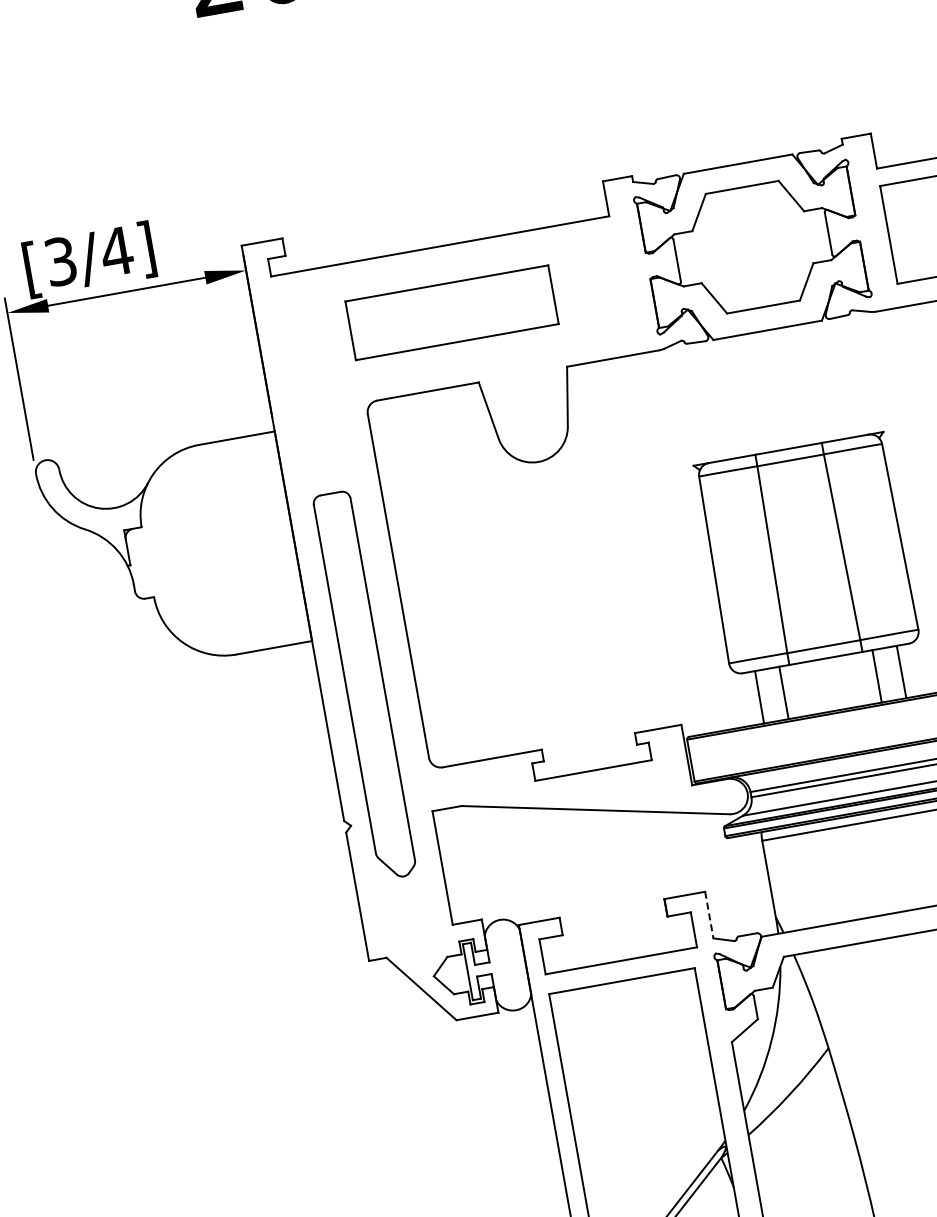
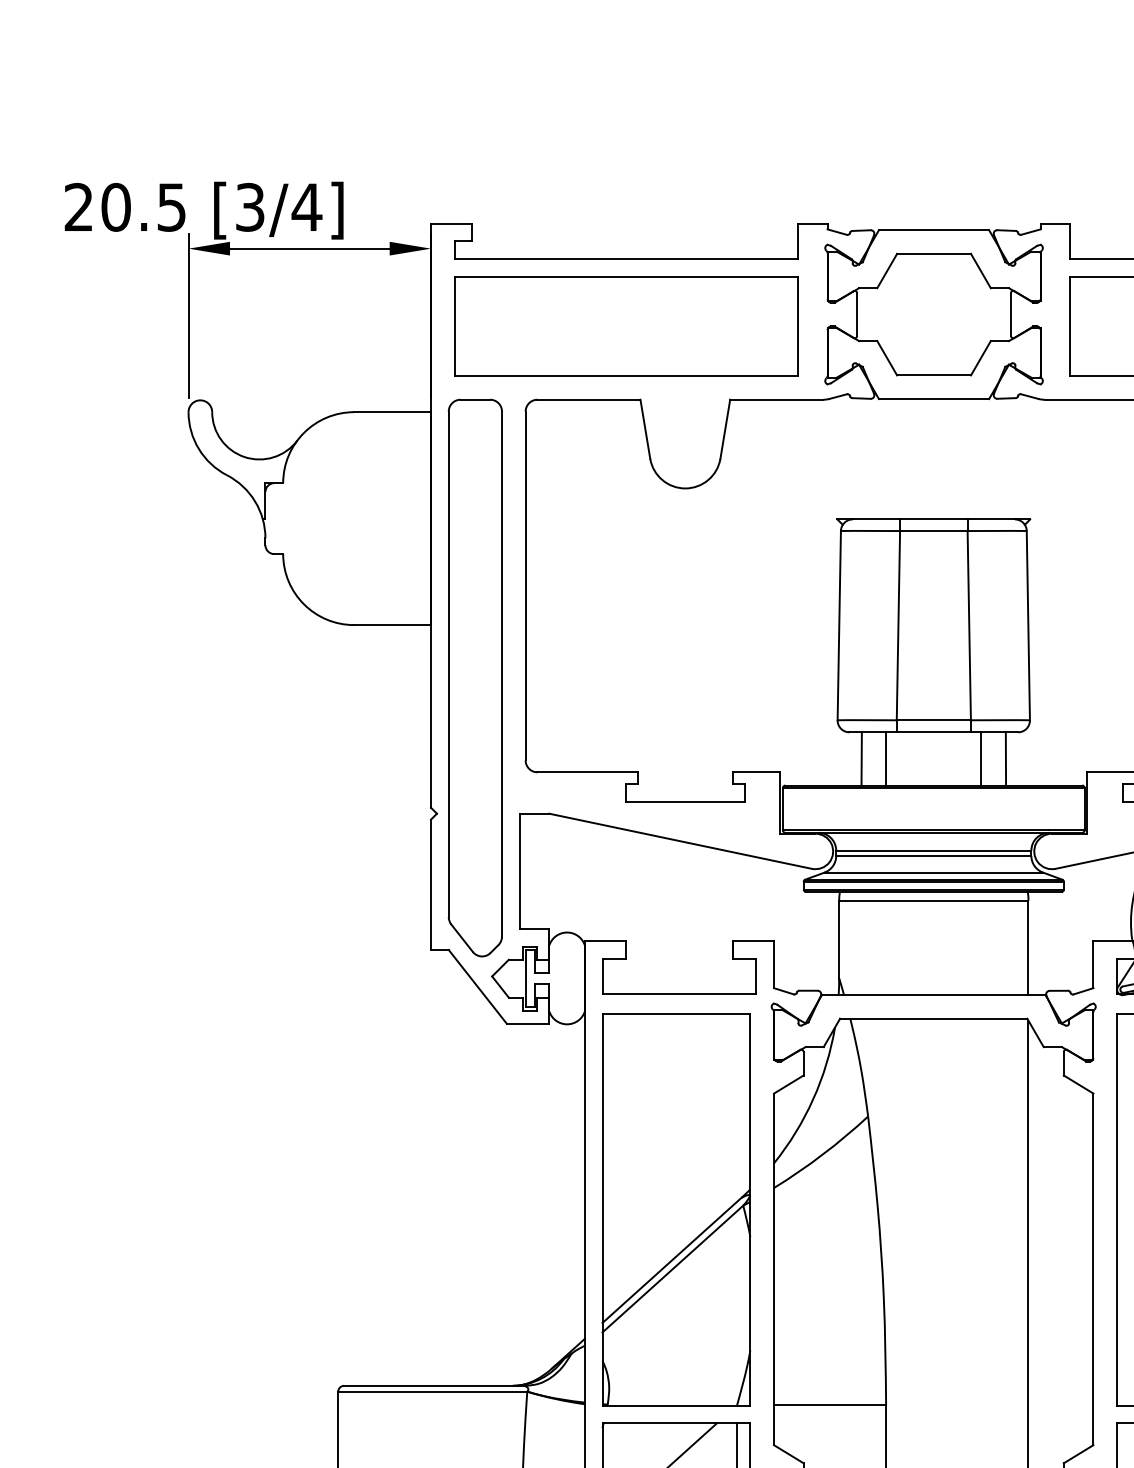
part: (452, 312) -> (626, 326), size x1.67
part: (364, 685) -> (474, 677), size x1.43
line: (709, 914) -> (774, 964), dashed -> solid

